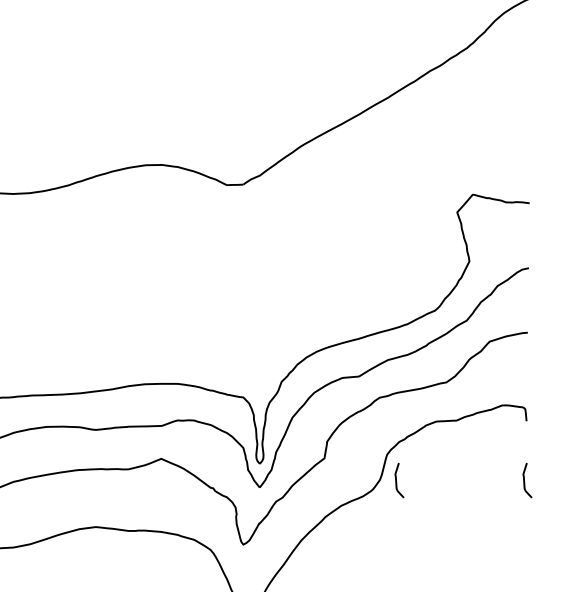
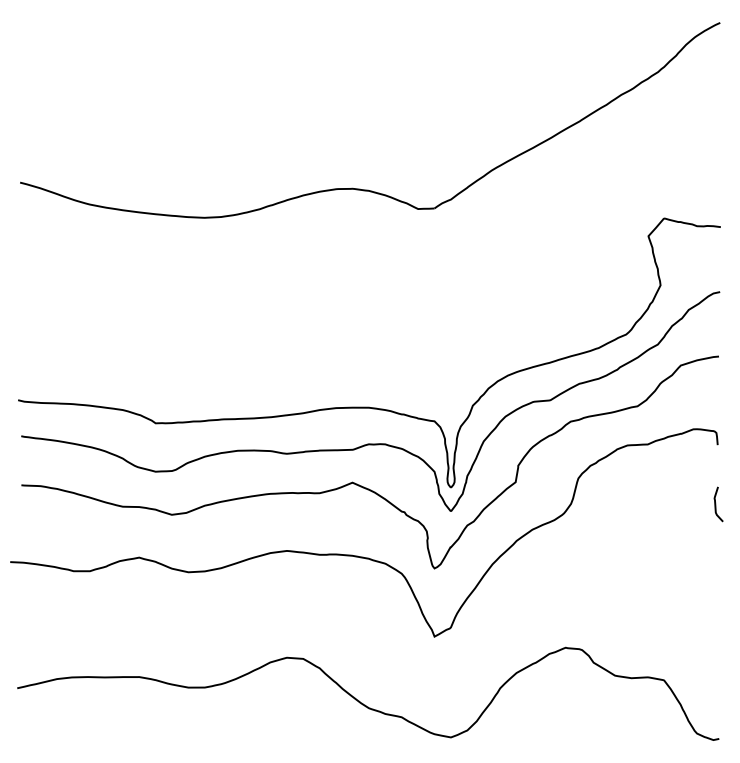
curve: (397, 480) -> (588, 504), removed

